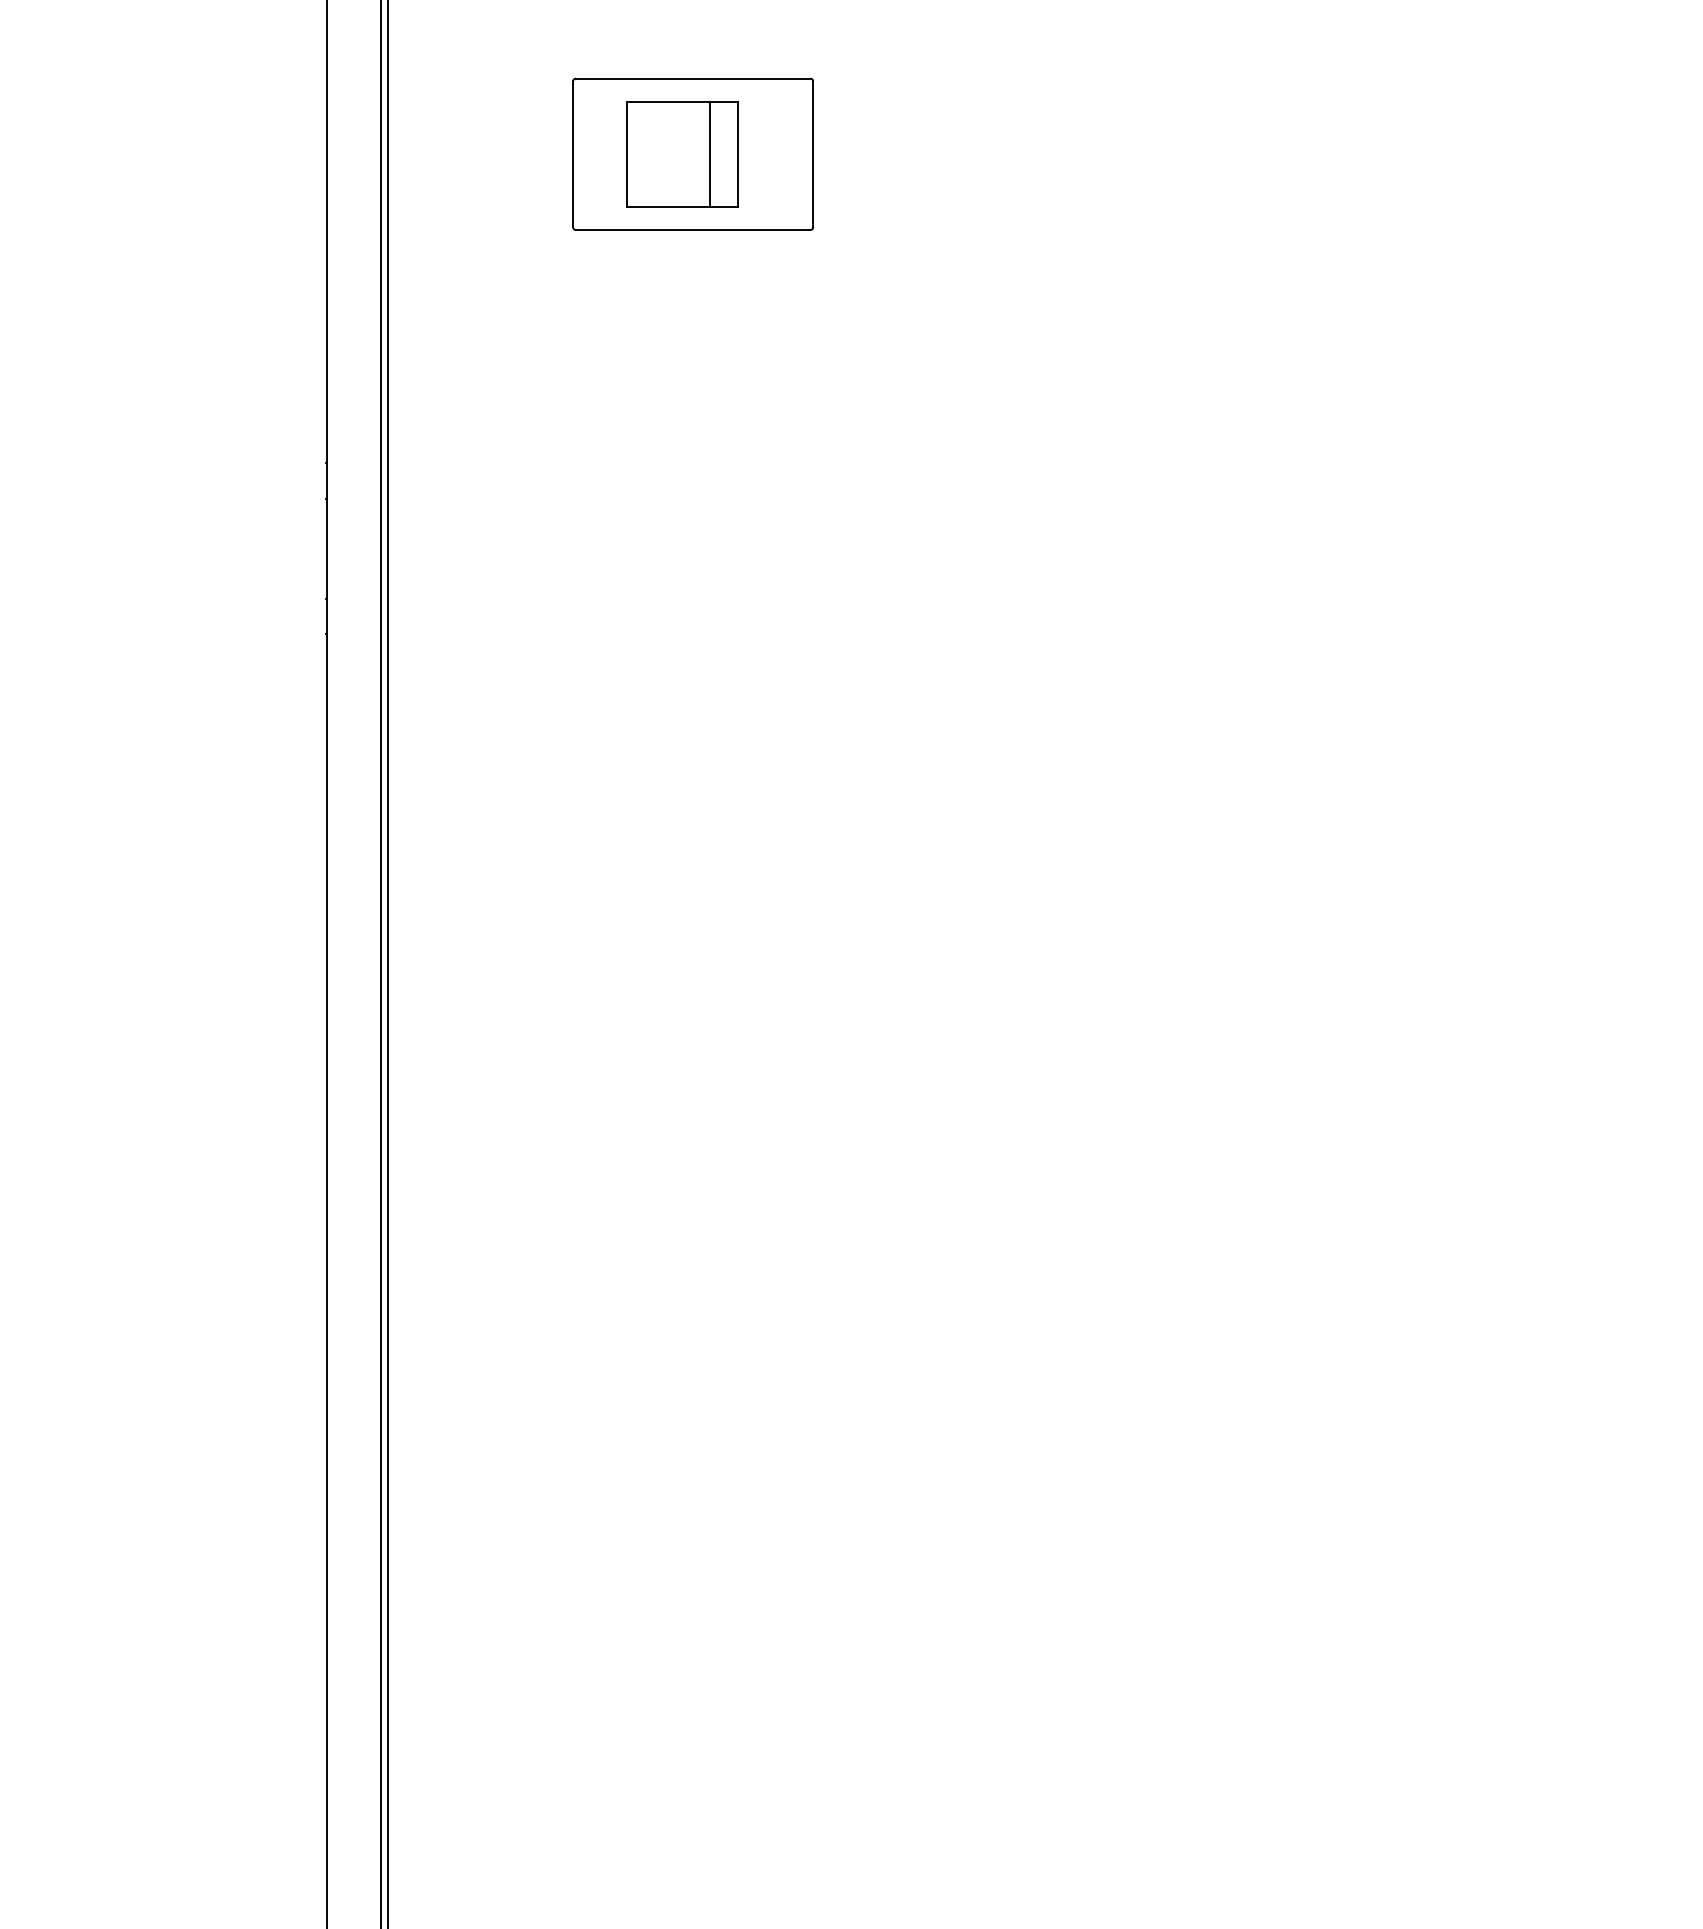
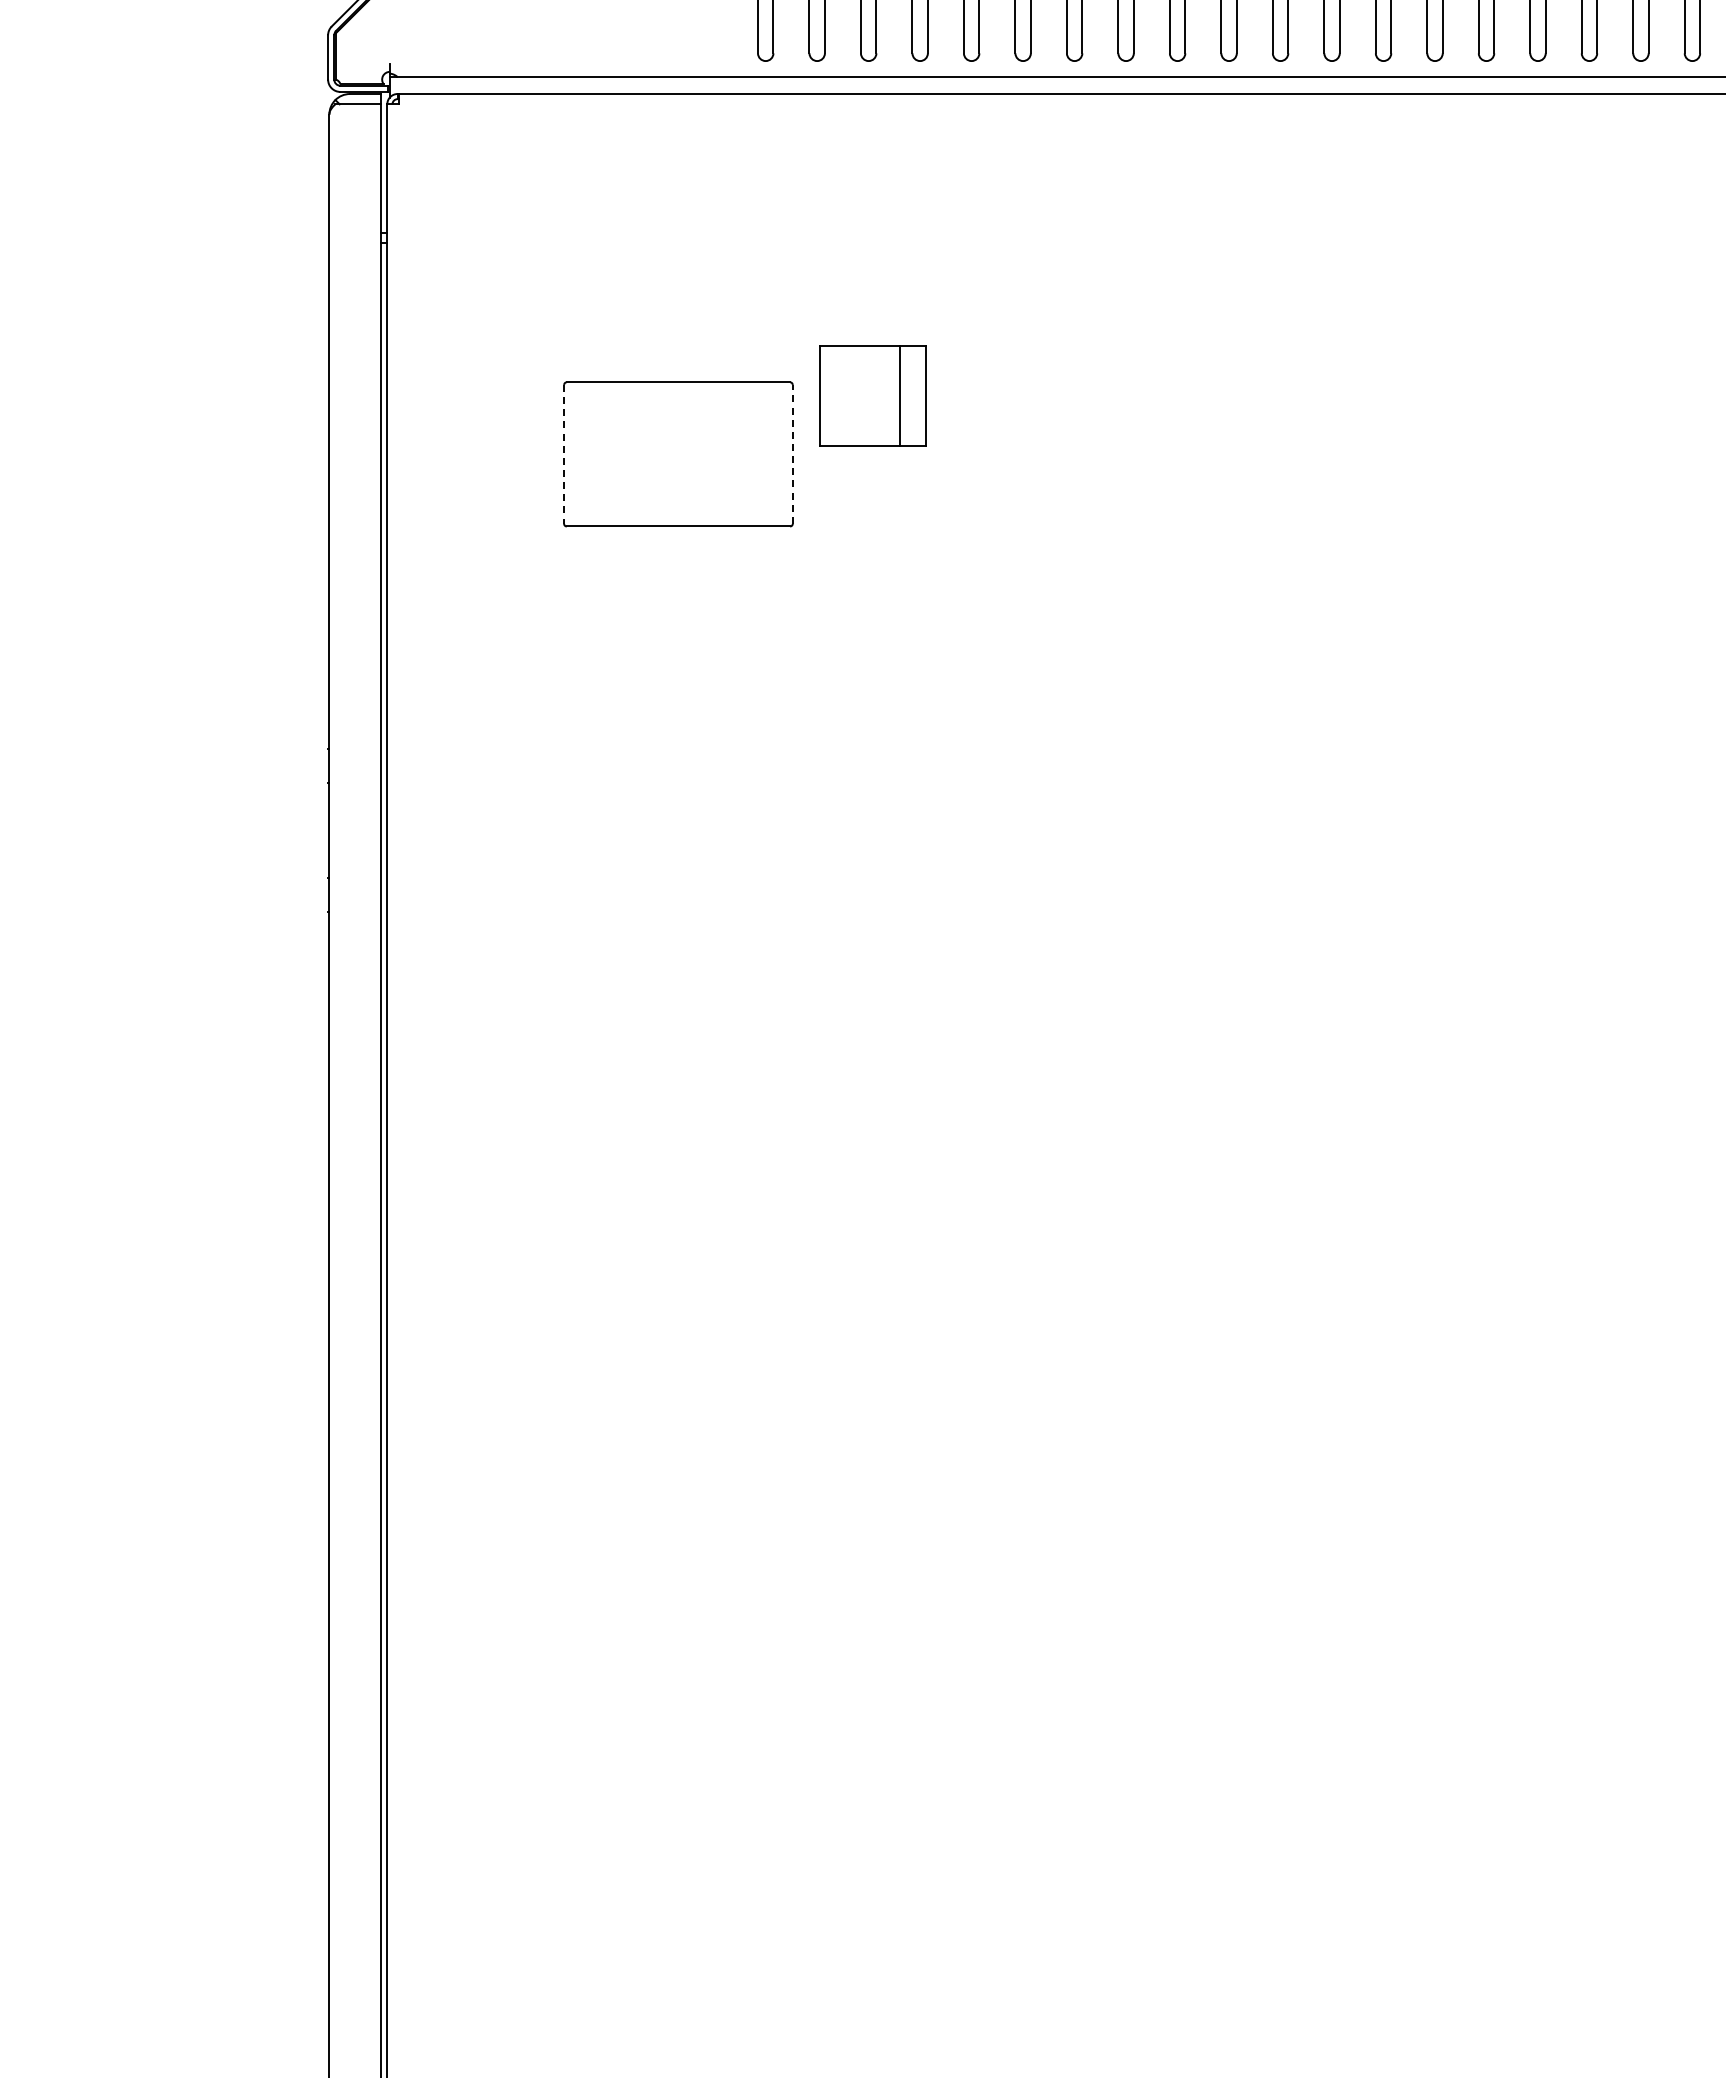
part: (681, 153) -> (872, 395), moved
line: (573, 154) -> (564, 454), solid -> dashed
line: (812, 154) -> (792, 454), solid -> dashed

